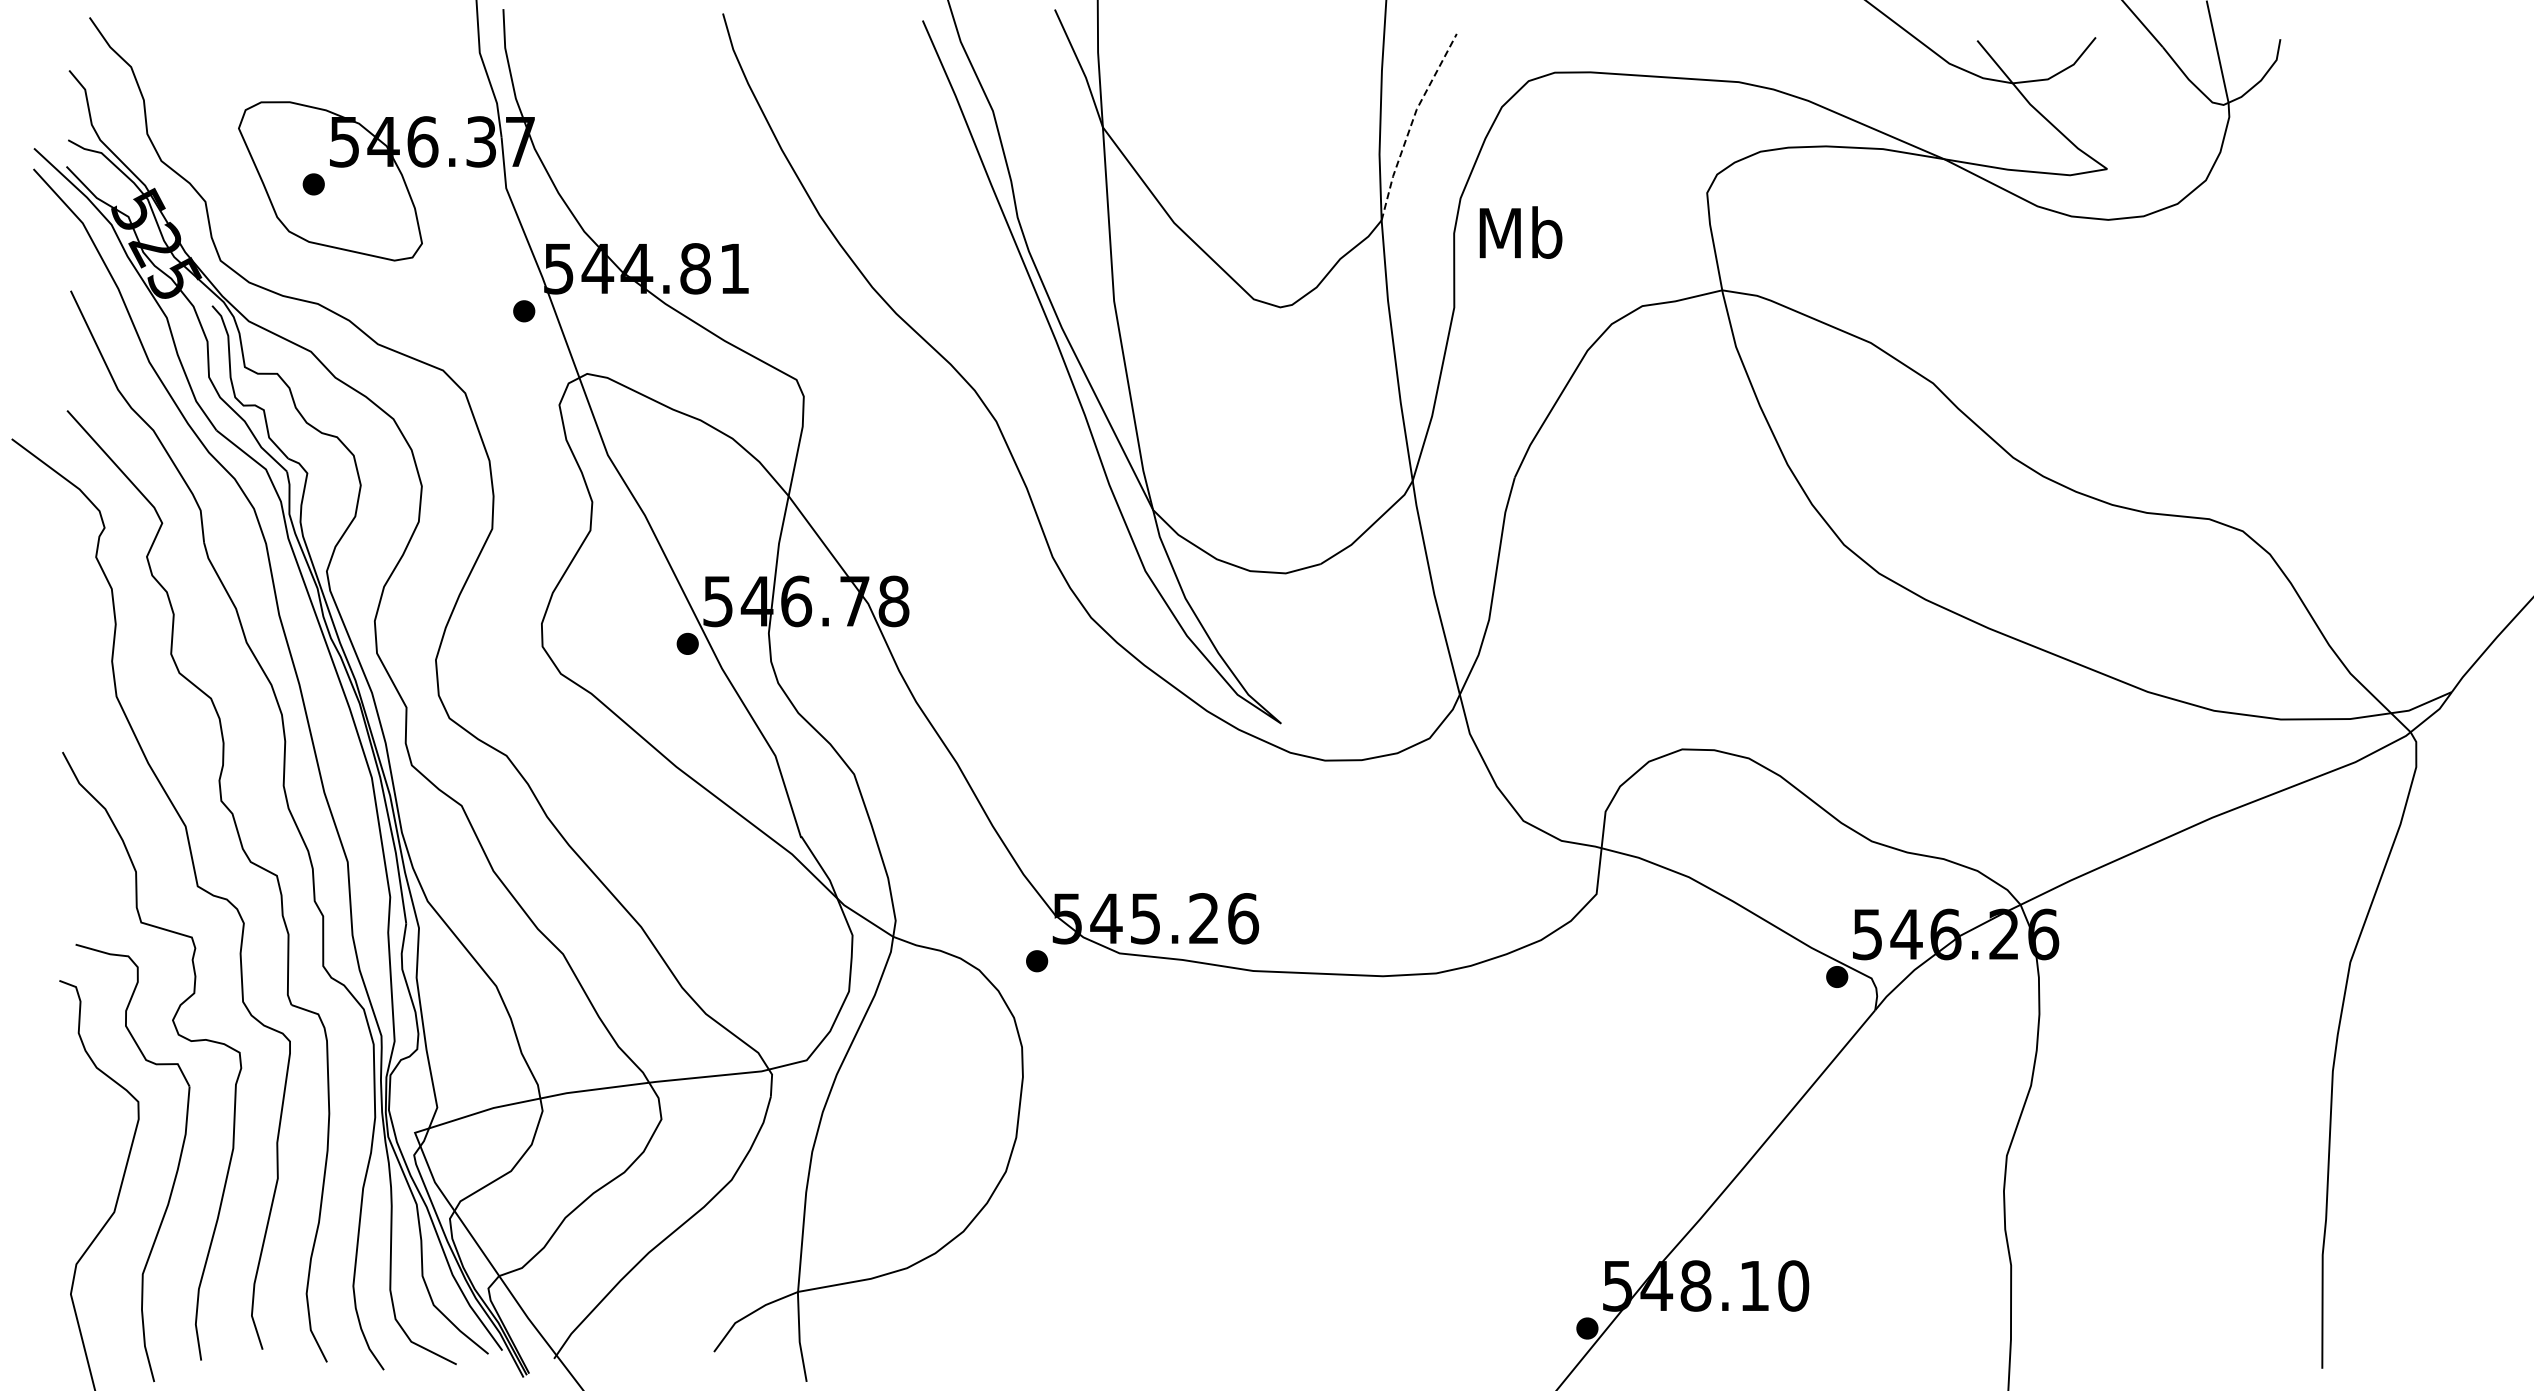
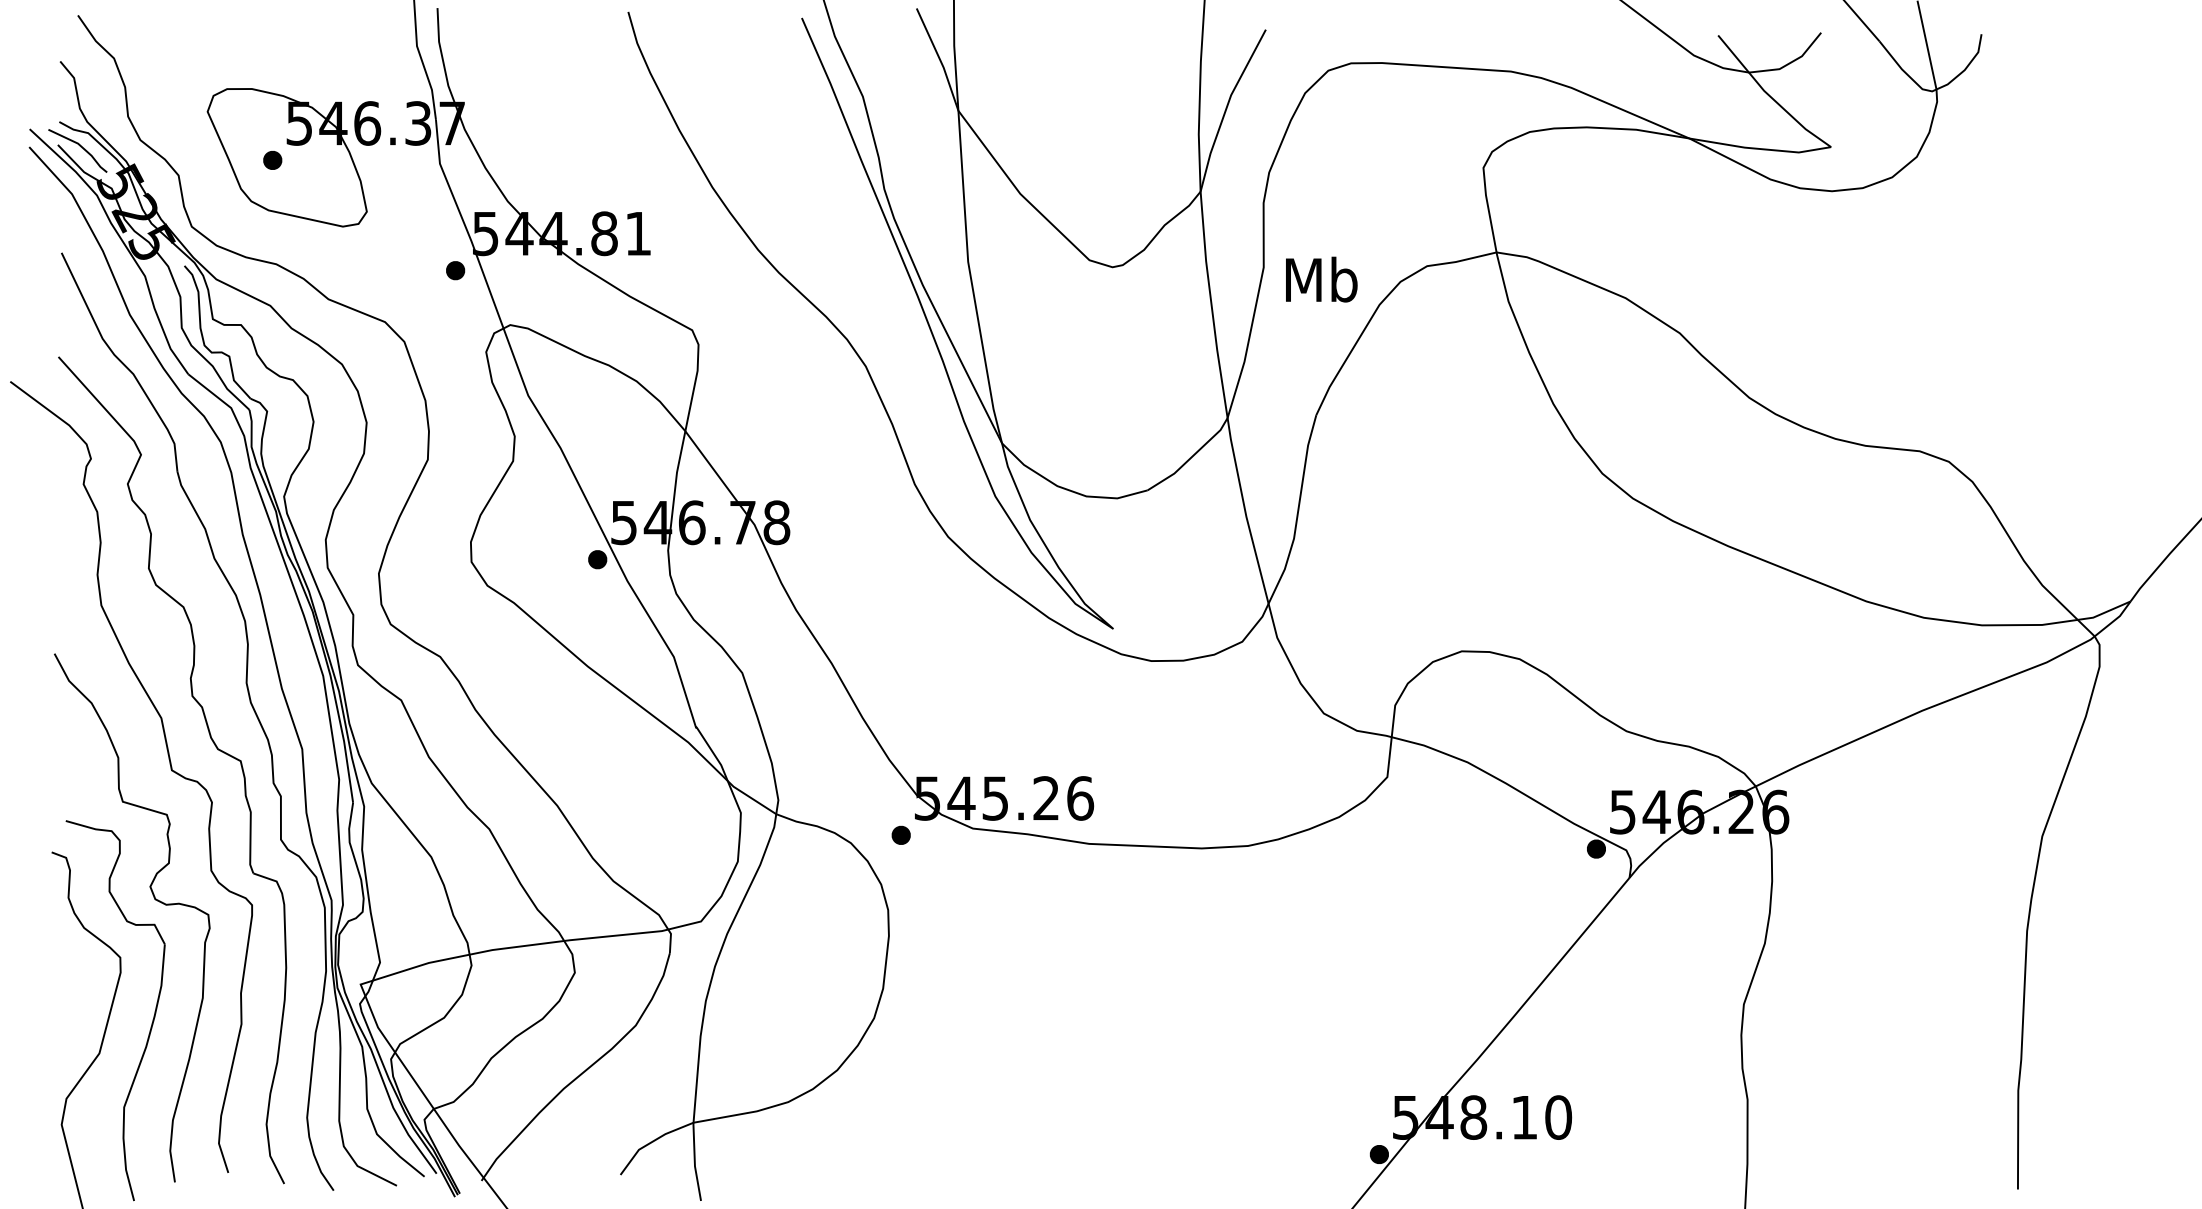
line: (1411, 124) -> (1226, 108), dashed -> solid
line: (93, 169) -> (81, 147), added
text: (1520, 232) -> (1321, 279), moved

